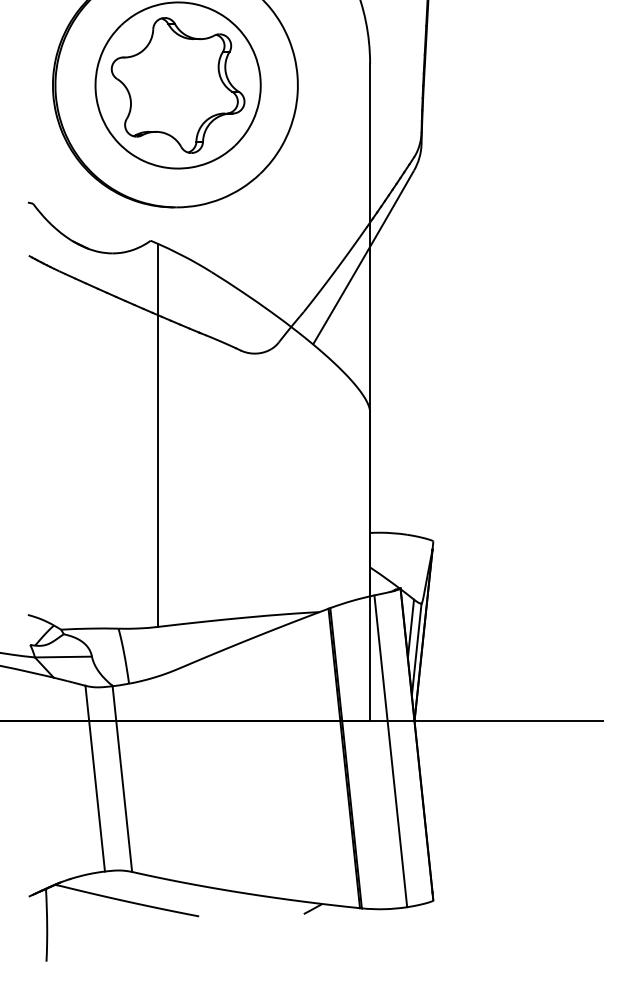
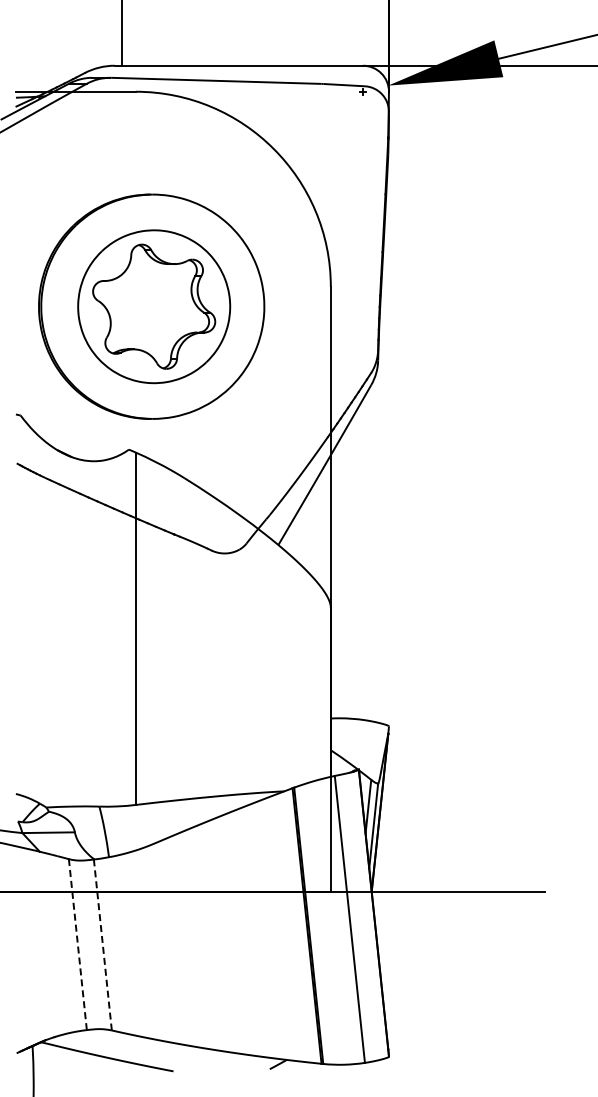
line: (94, 778) -> (77, 944), solid -> dashed
line: (121, 779) -> (102, 945), solid -> dashed

